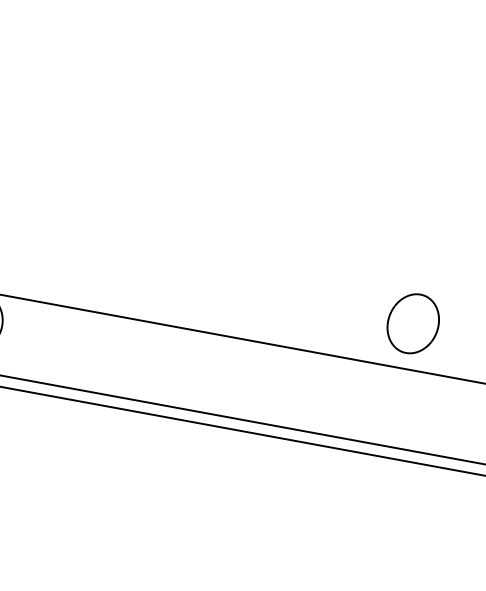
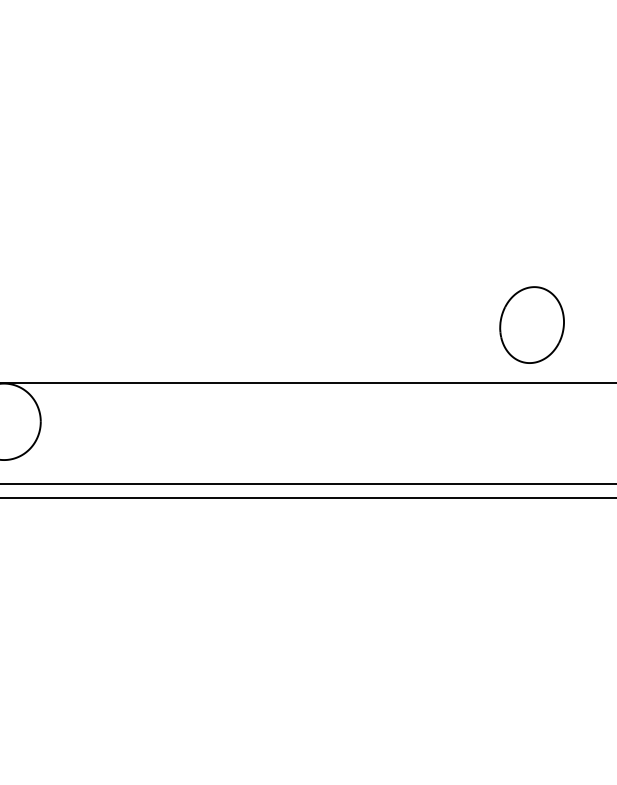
part: (412, 323) -> (531, 324), moved

